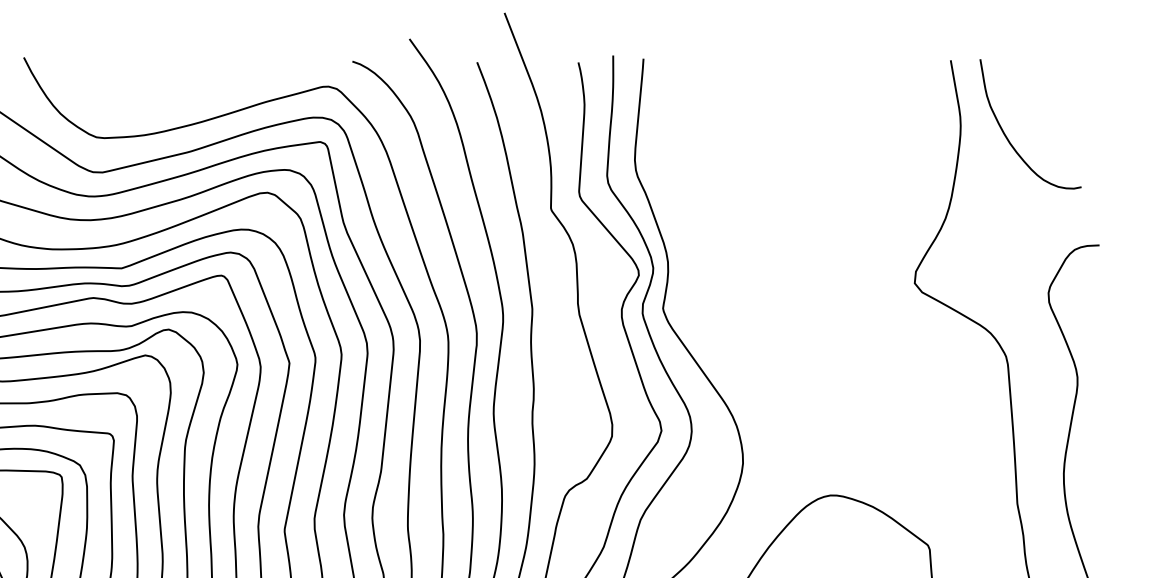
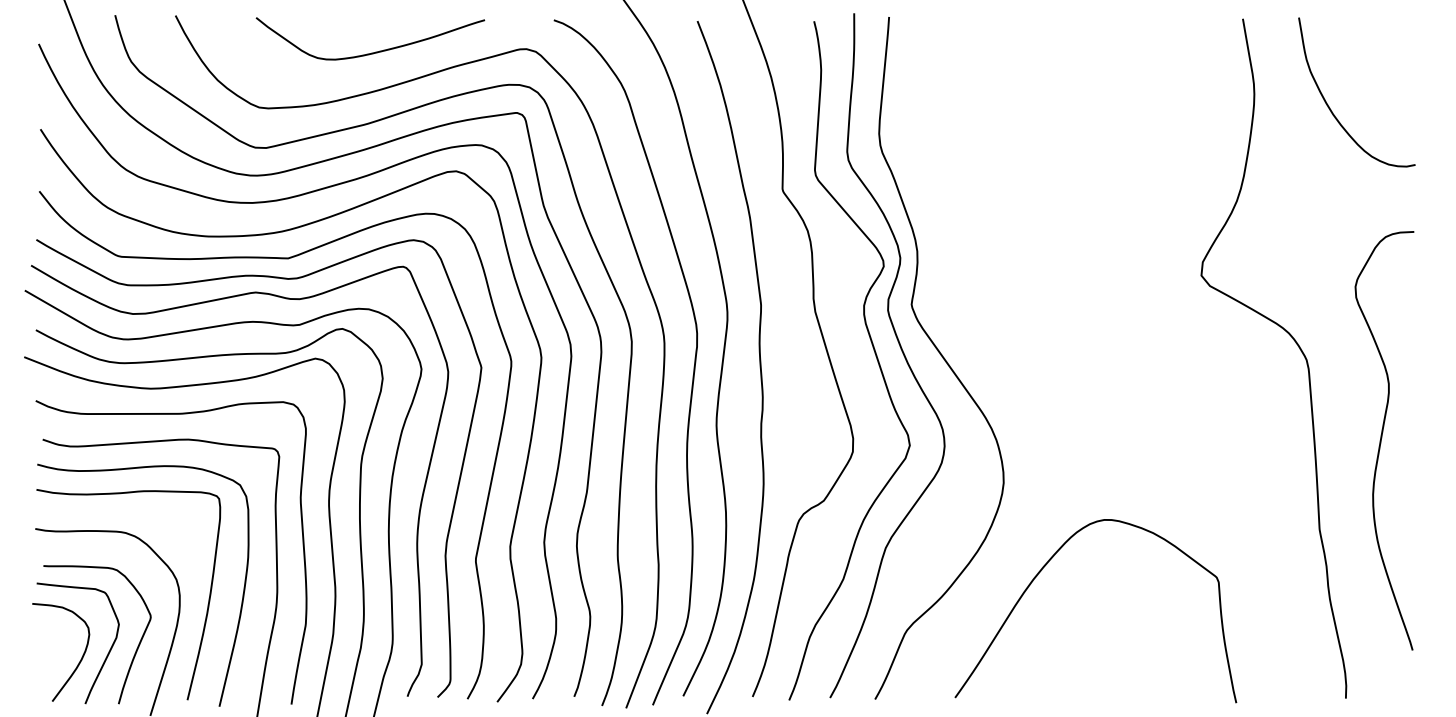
curve: (197, 88) -> (375, 51), added
curve: (1008, 139) -> (1331, 109), moved

